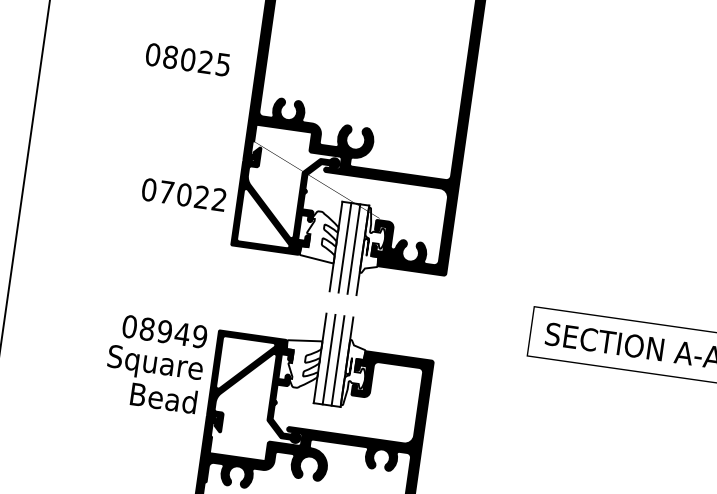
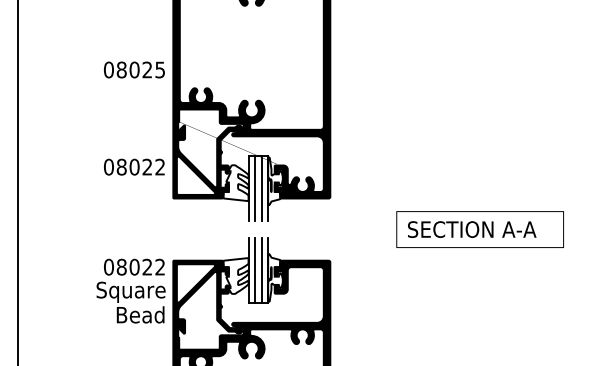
text: (188, 59) -> (134, 69), moved
text: (166, 191) -> (121, 166), 07022 -> 08022
text: (182, 333) -> (147, 266), 08949 -> 08022

